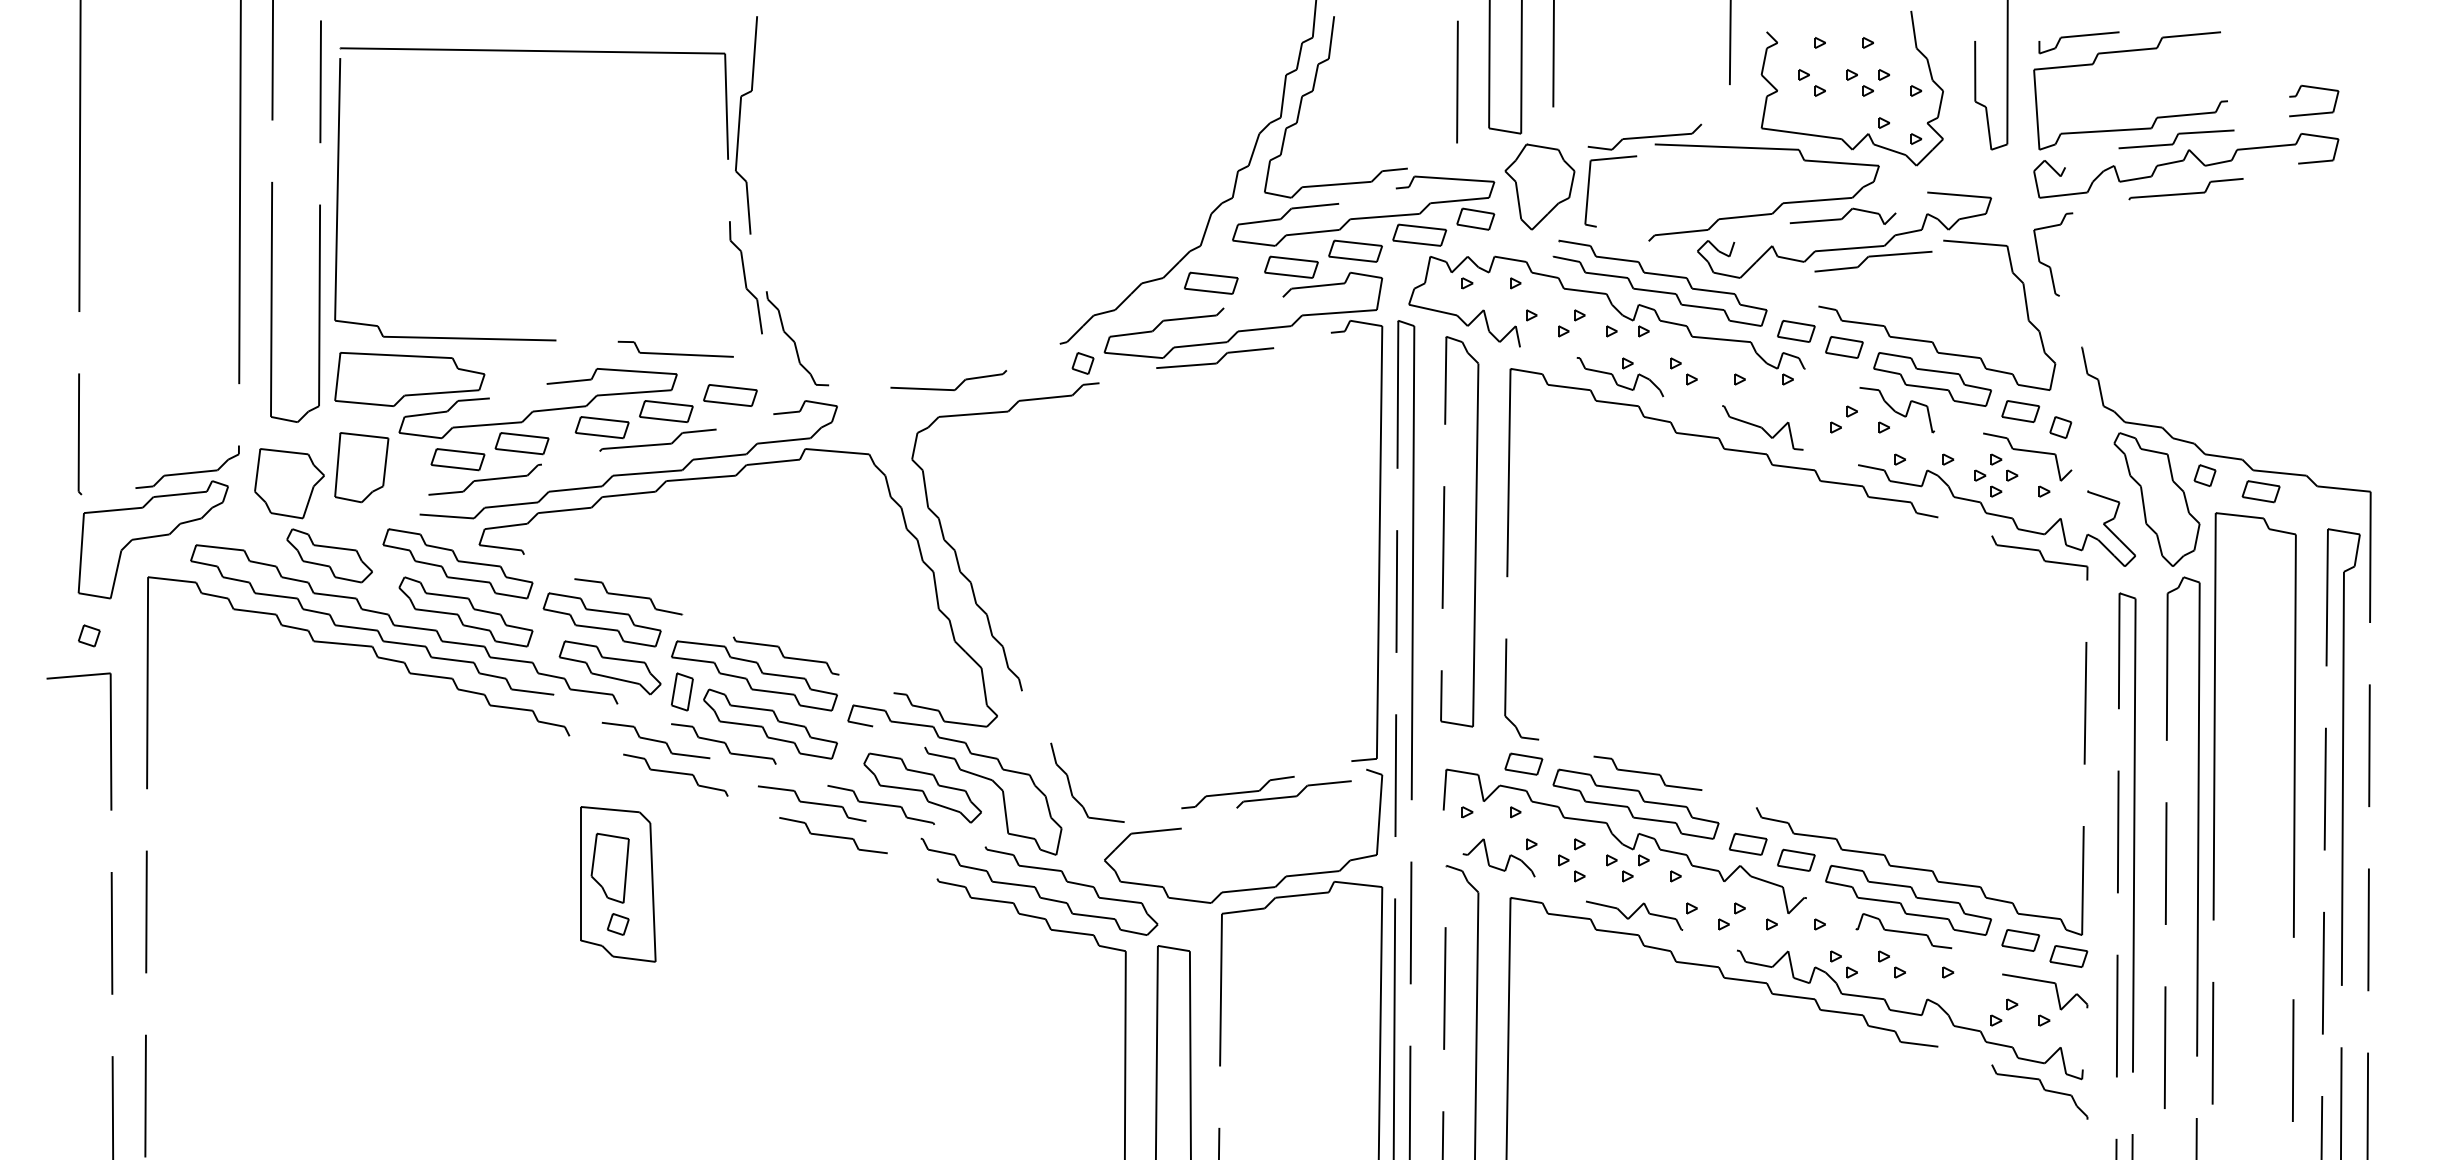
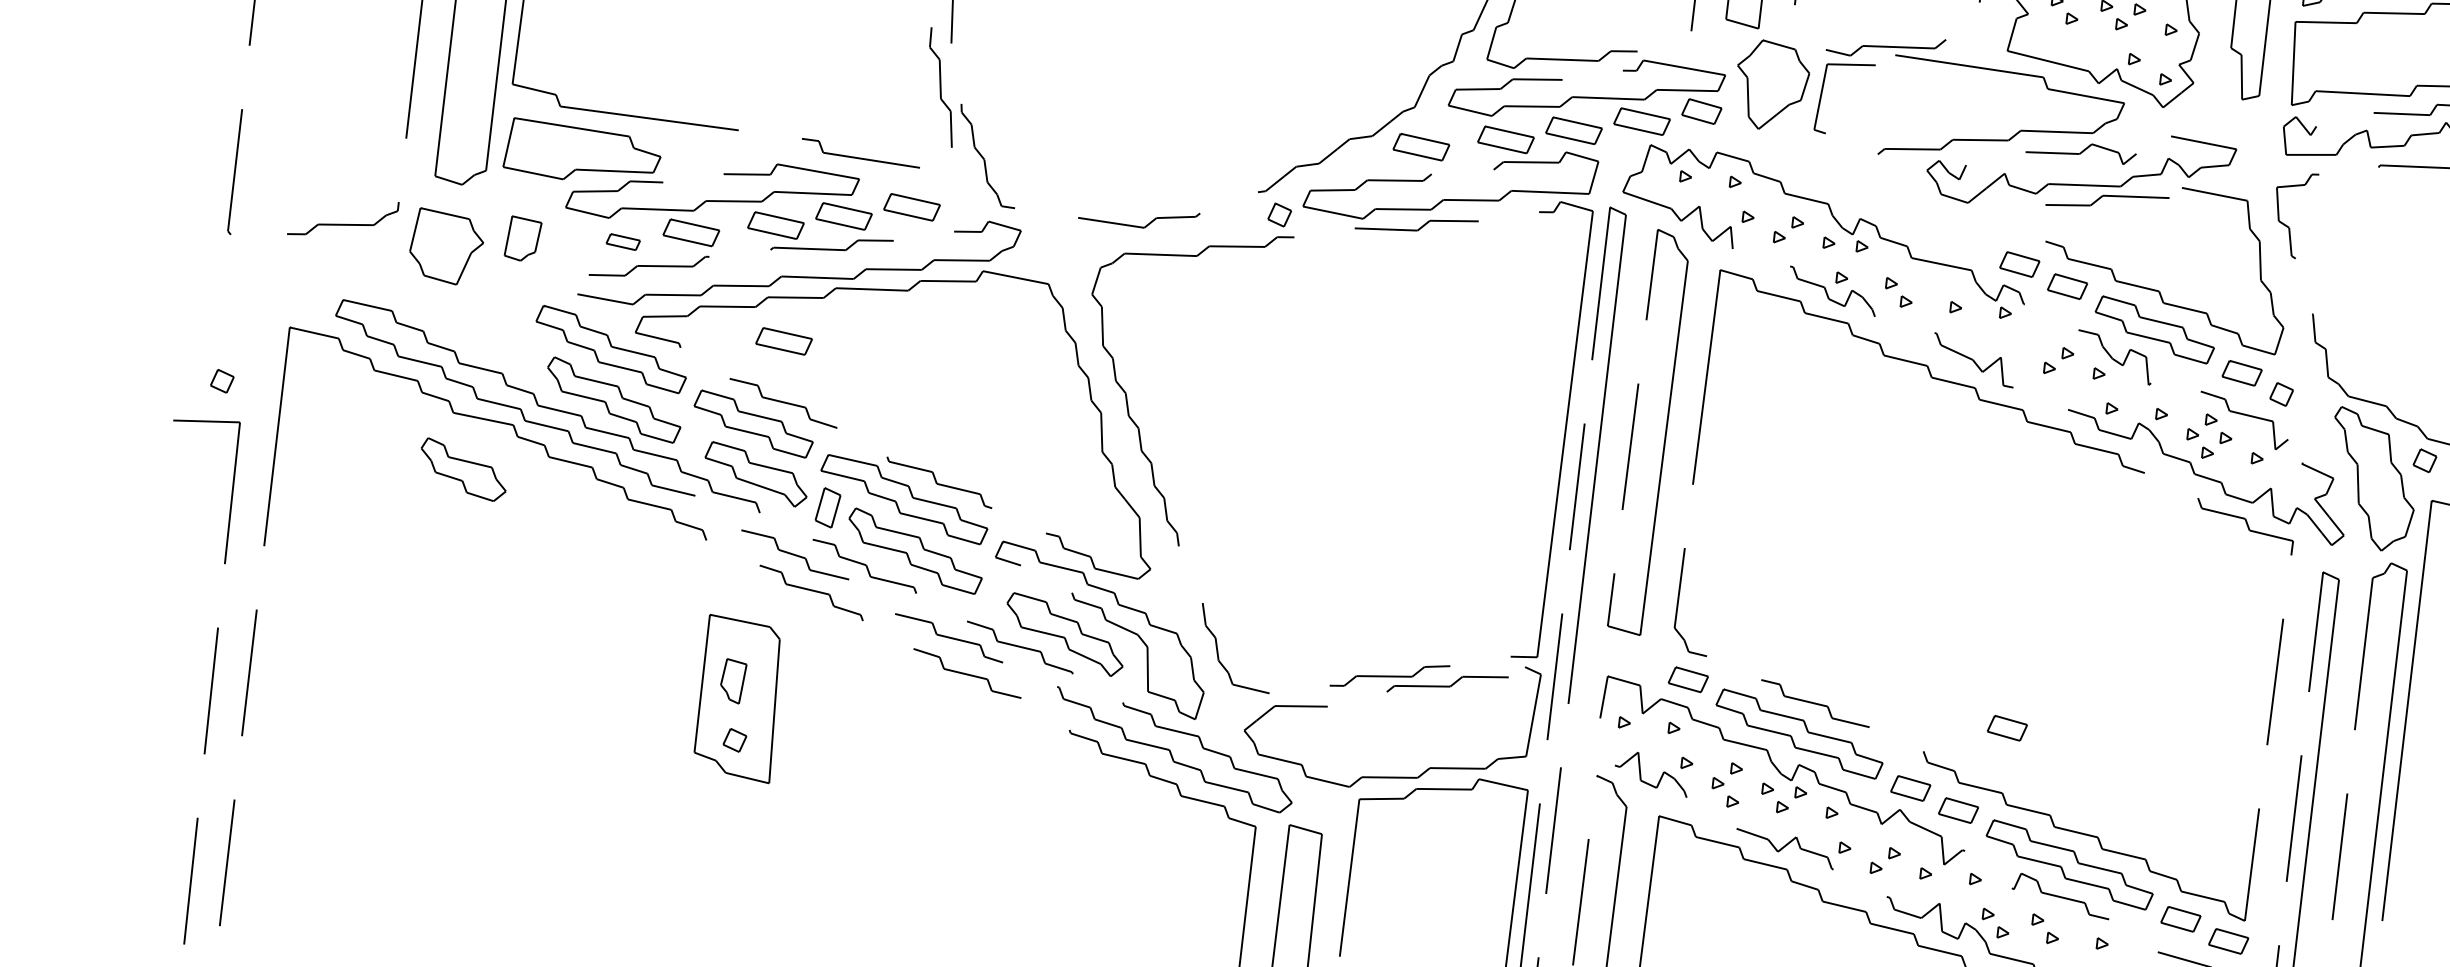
part: (1659, 275) -> (1884, 191), removed
part: (457, 459) -> (622, 241), size x0.6
part: (361, 467) -> (522, 238), size x0.6
part: (622, 537) -> (784, 341), added
part: (152, 539) -> (298, 289), removed
part: (329, 555) -> (463, 469), moved
part: (1833, 775) -> (2006, 727), added
part: (609, 867) -> (732, 680), size x0.6

